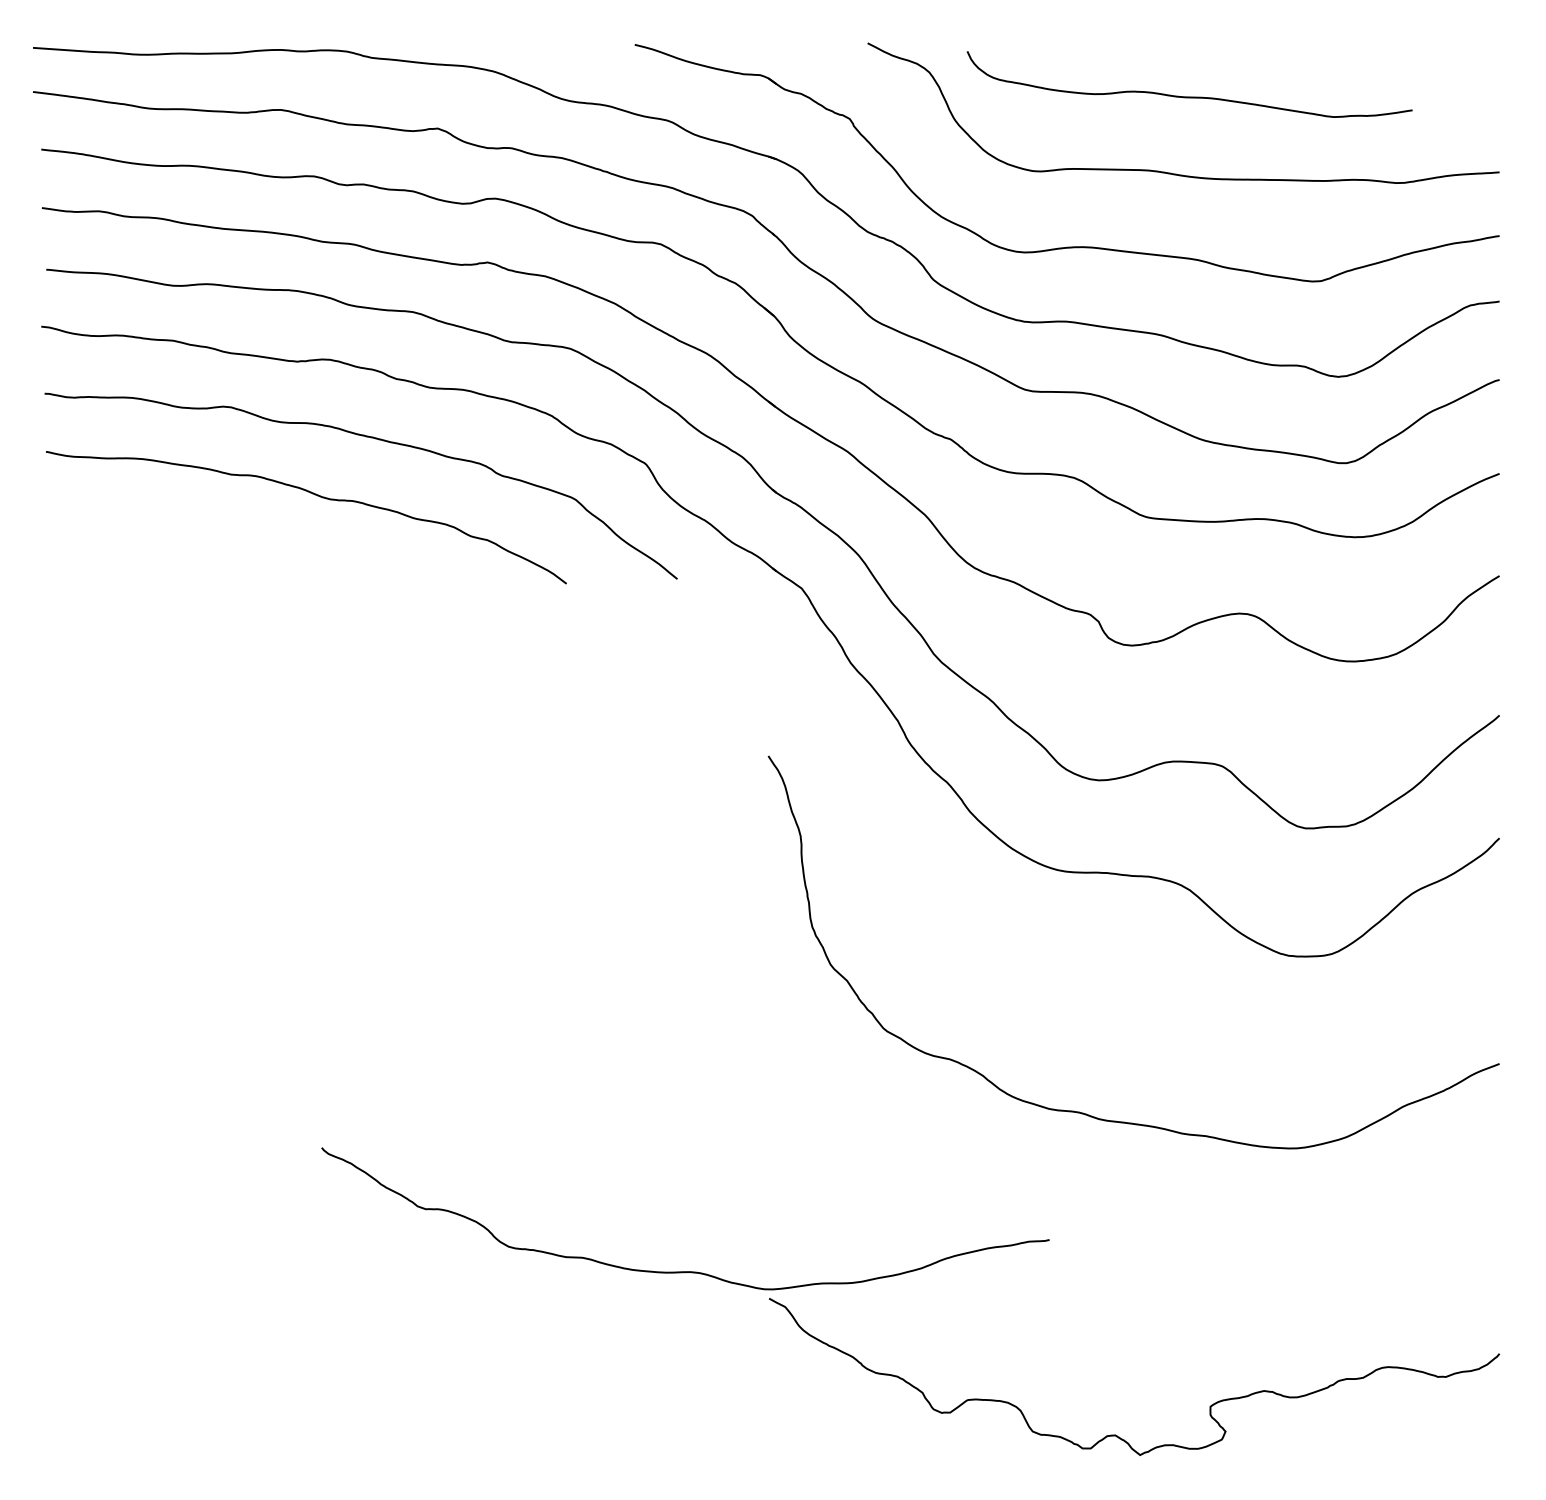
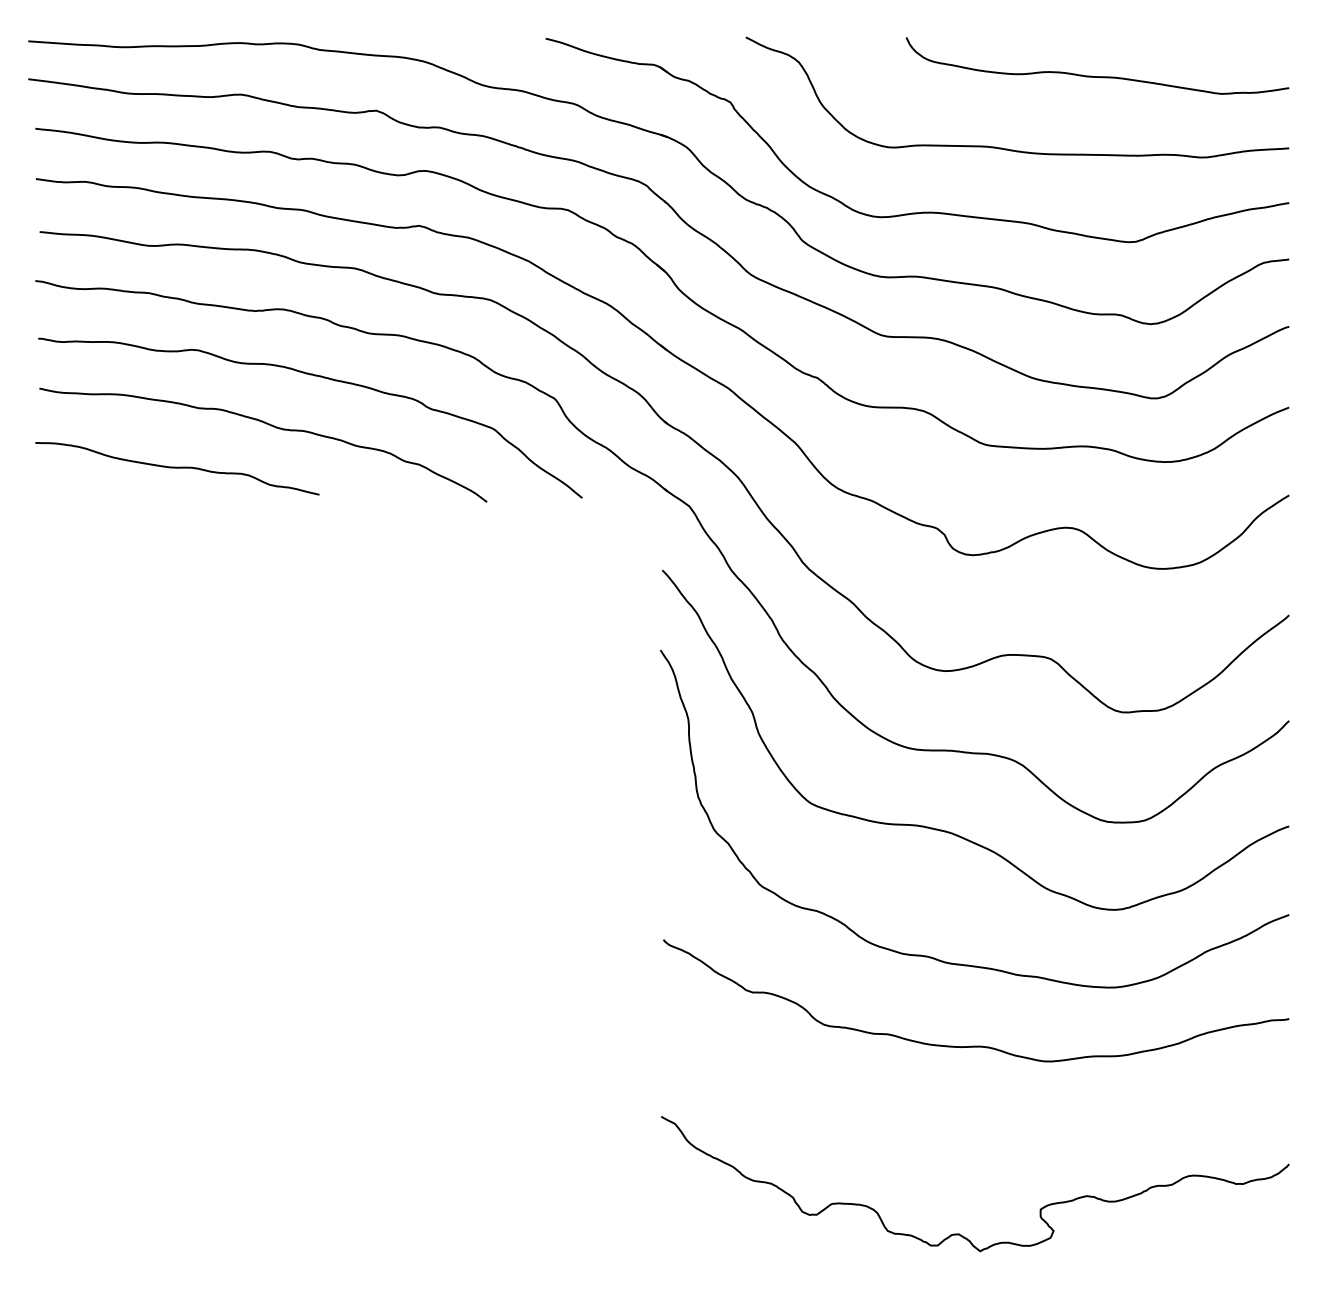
curve: (1189, 96) -> (1097, 76), moved
curve: (206, 544) -> (177, 468), added
curve: (1102, 966) -> (947, 831), added
curve: (685, 1271) -> (976, 1046), moved

